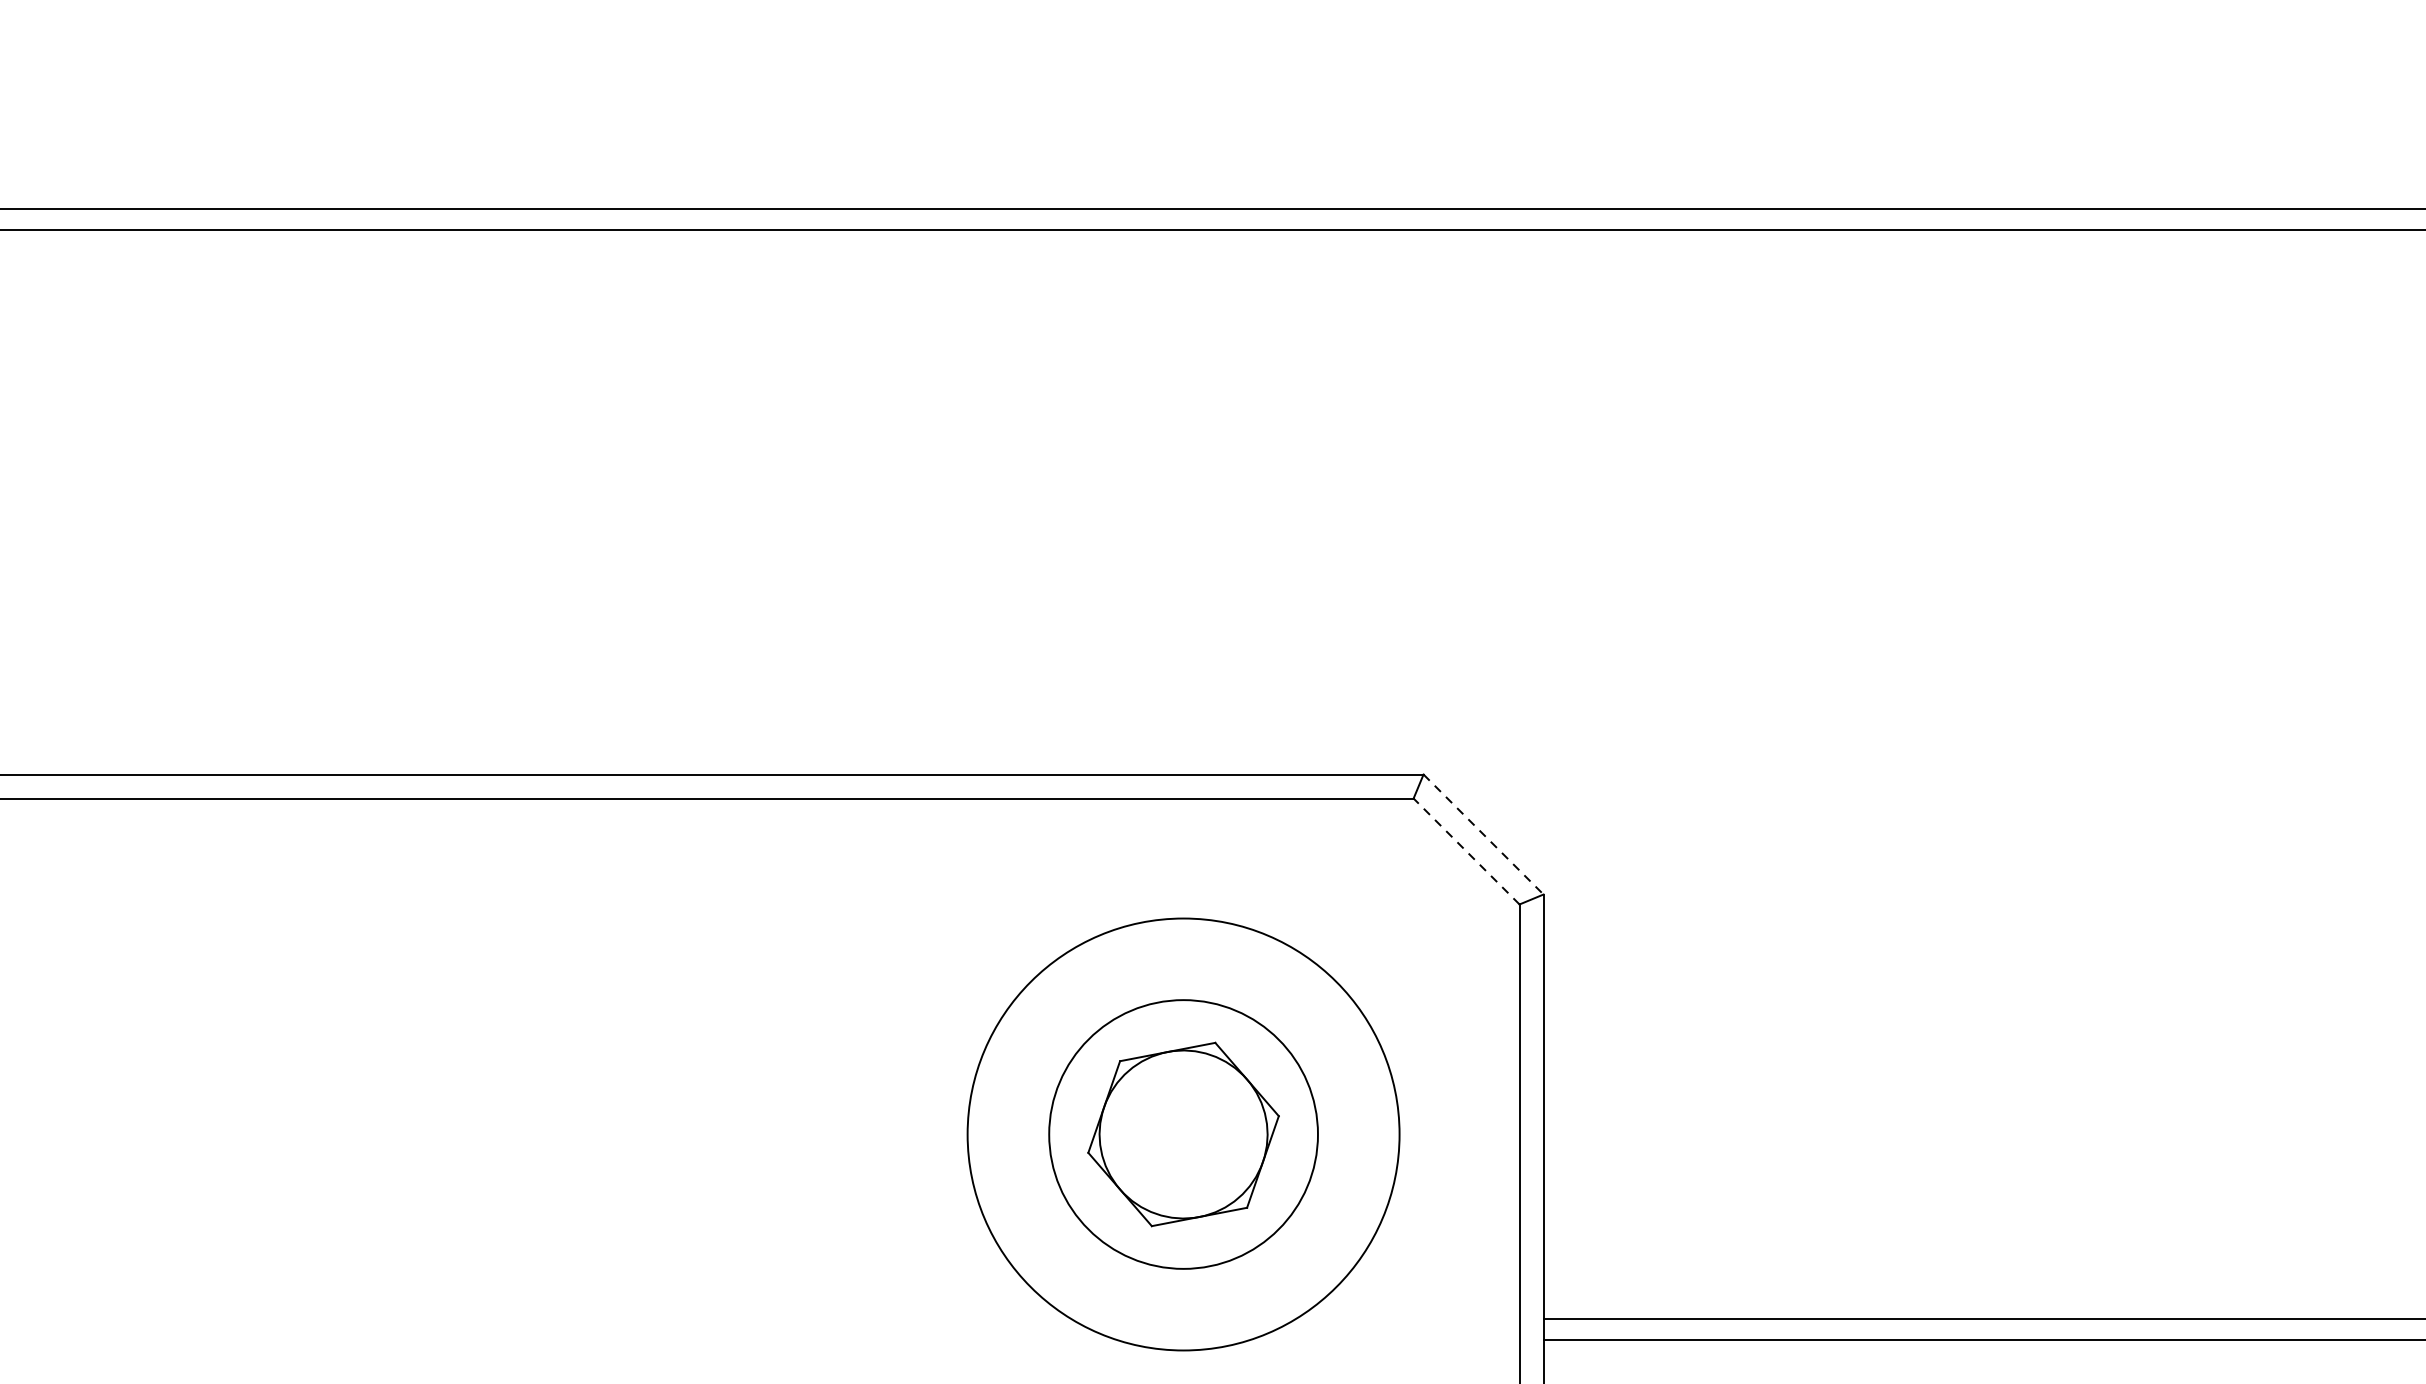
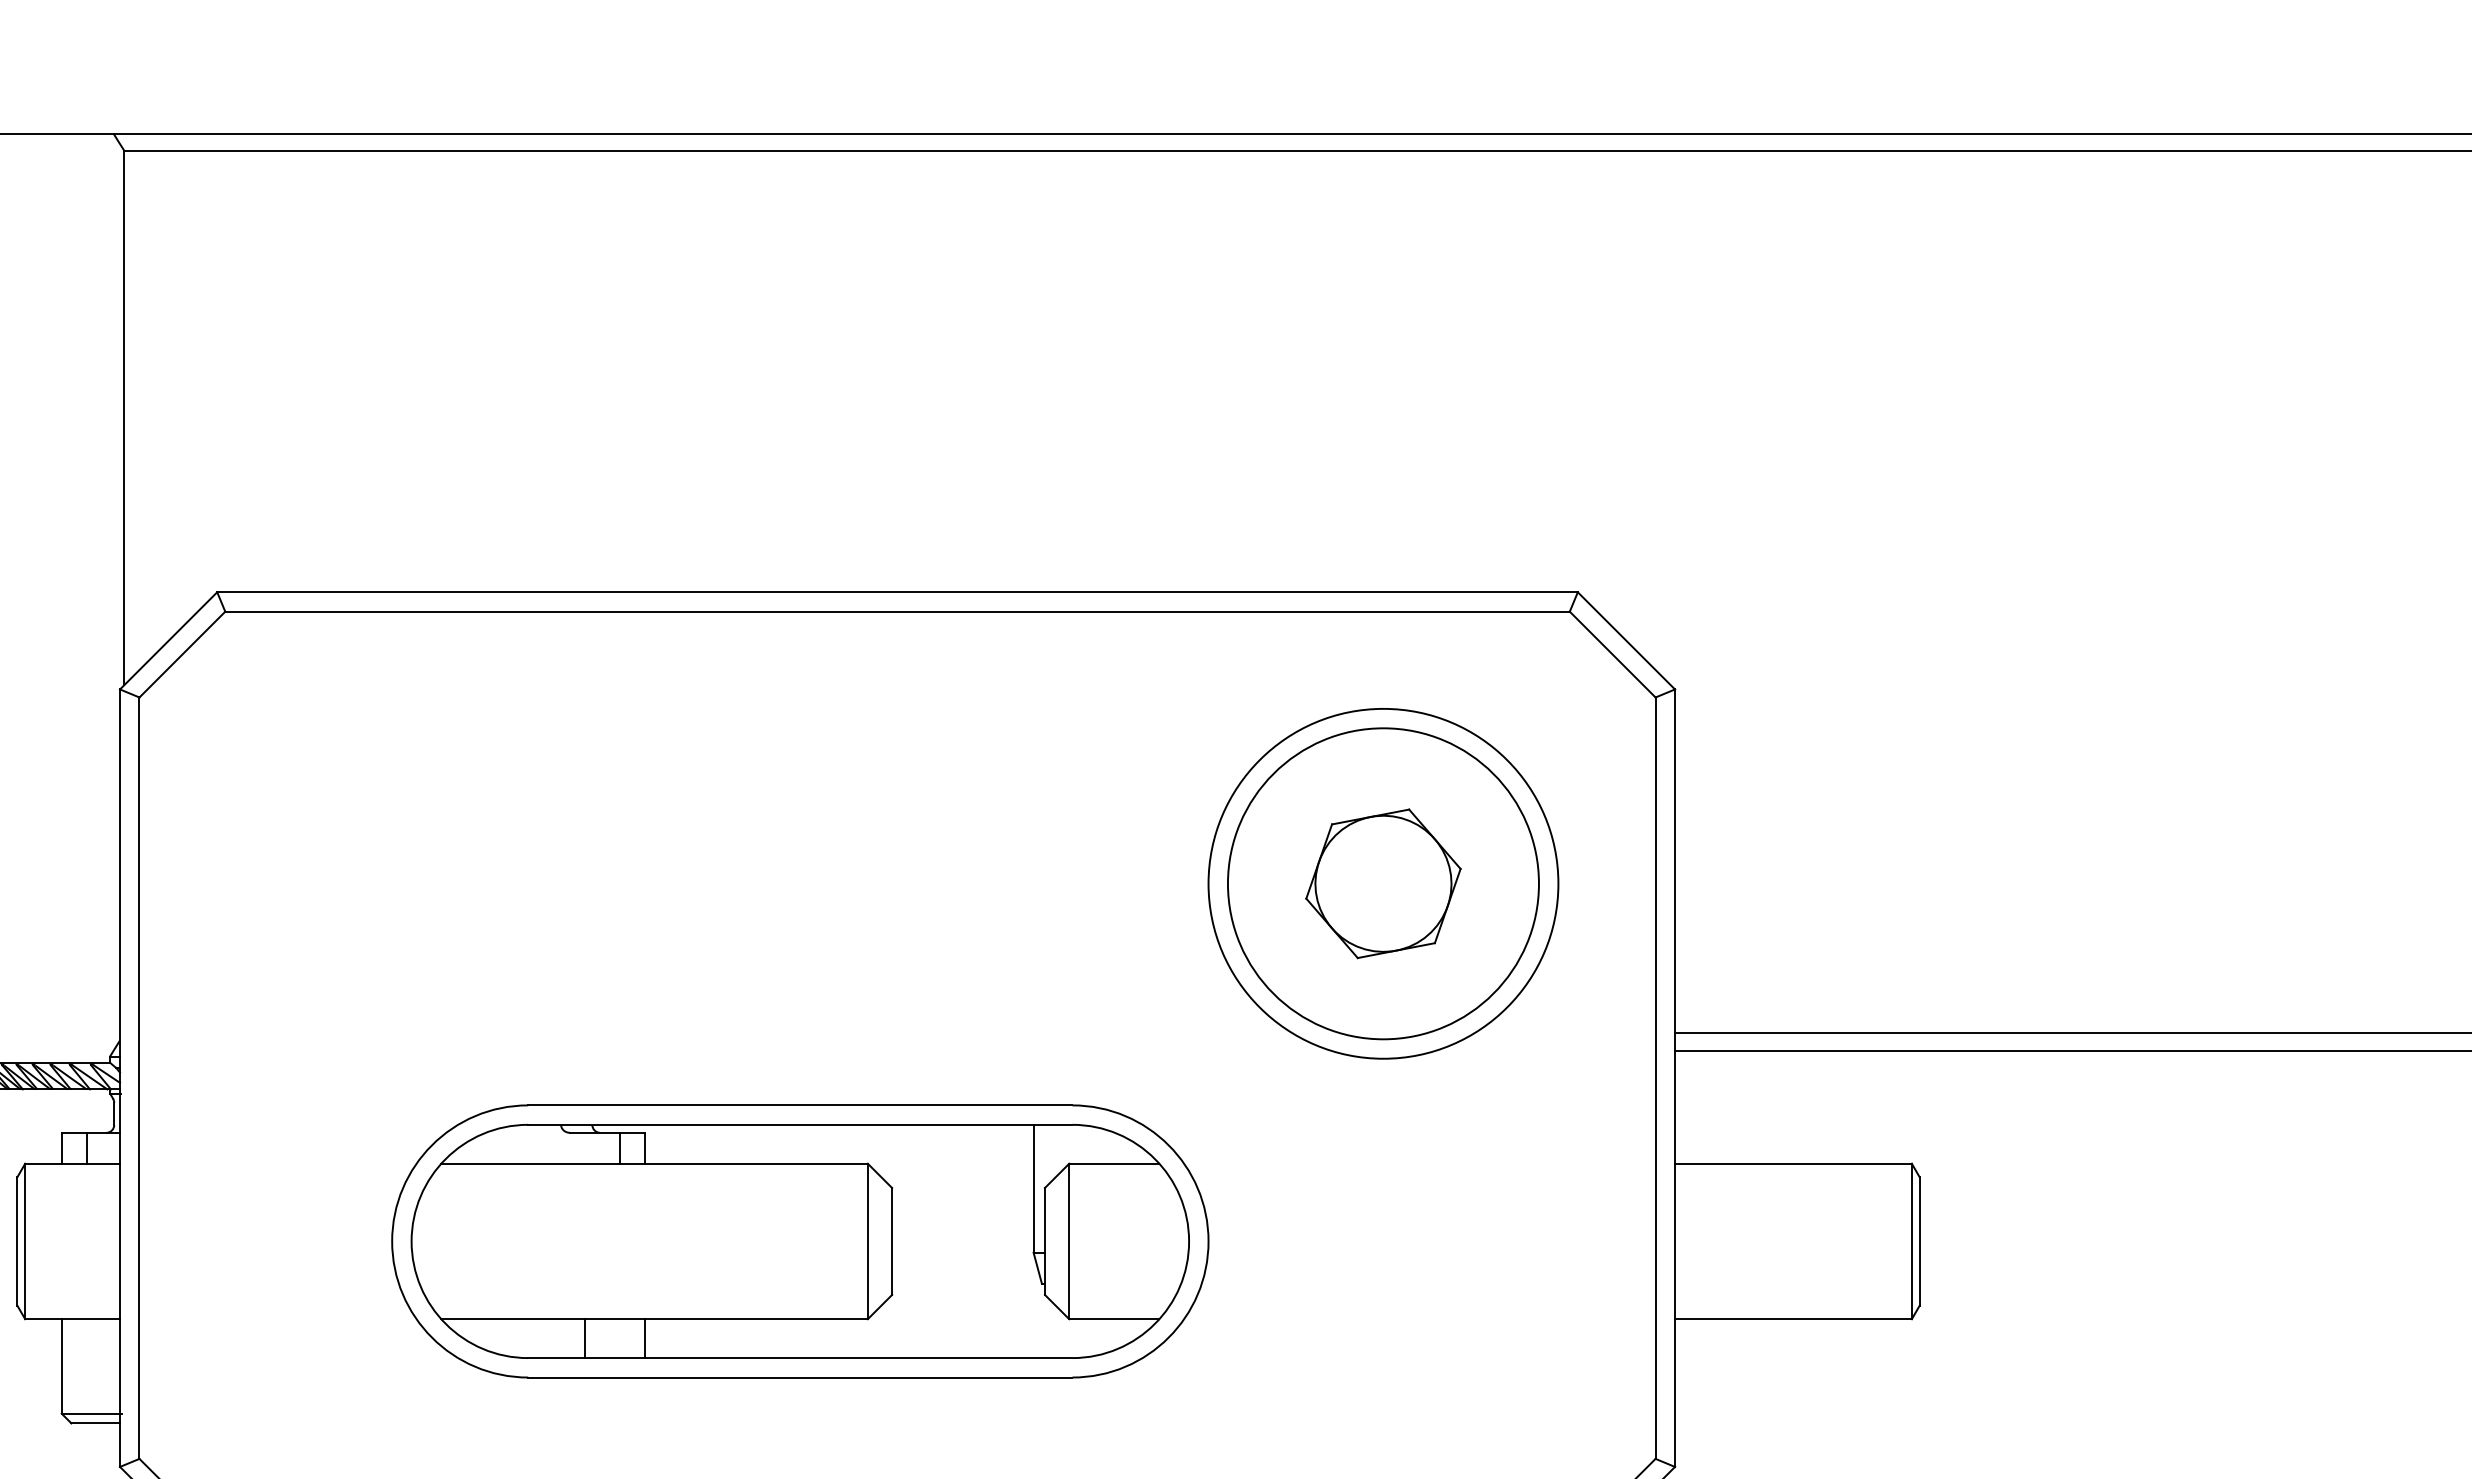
line: (1483, 834) -> (1626, 640), dashed -> solid
line: (1466, 851) -> (1612, 654), dashed -> solid
circle: (1182, 1134) -> (1382, 883), size x1.43

